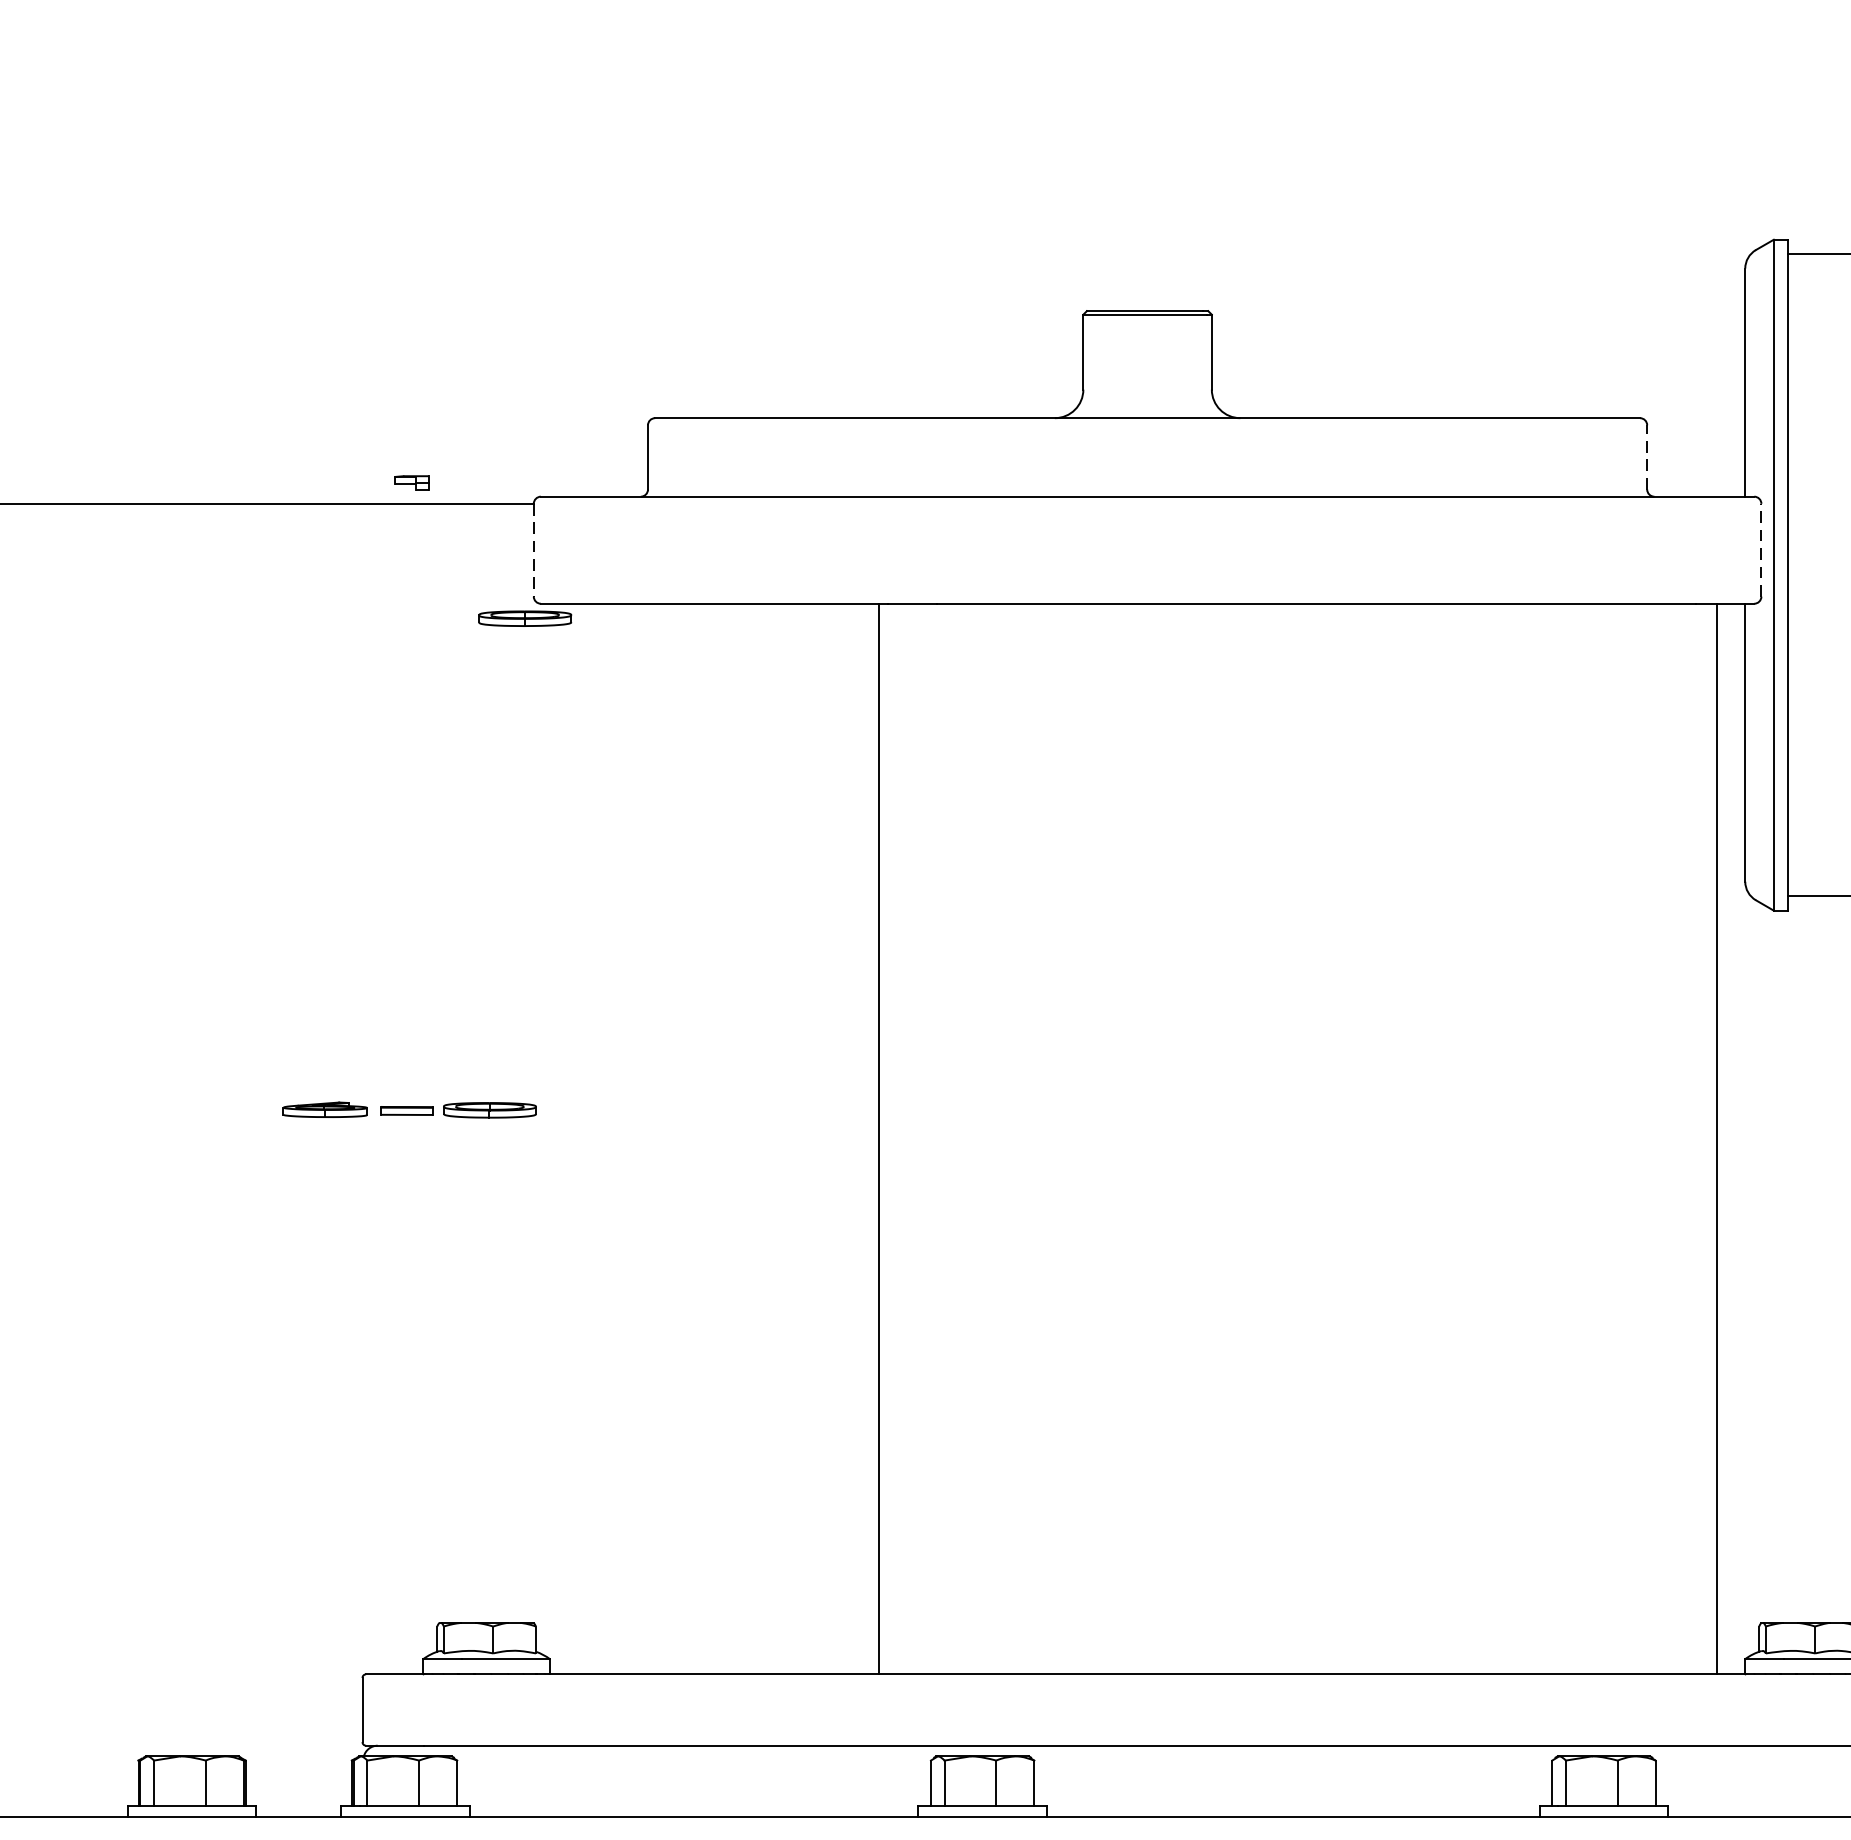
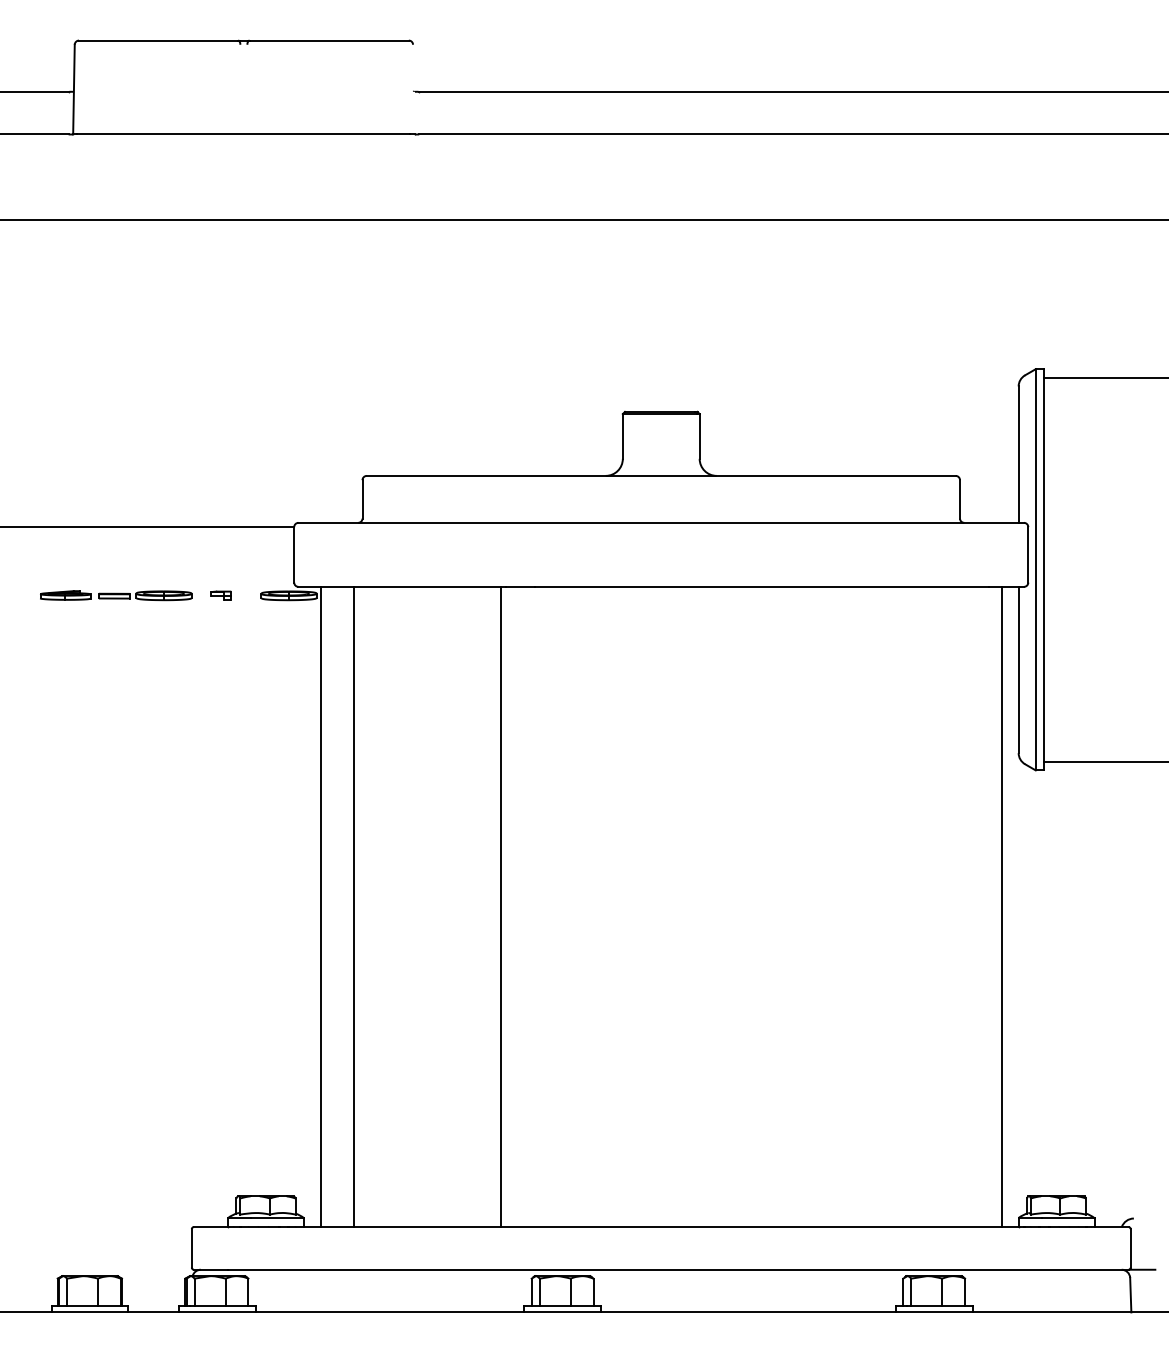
line: (1648, 455) -> (960, 498), dashed -> solid
part: (410, 482) -> (220, 595), moved
line: (534, 549) -> (294, 554), dashed -> solid
line: (1761, 549) -> (1028, 554), dashed -> solid
part: (410, 1109) -> (116, 595), moved
line: (577, 1138) -> (320, 906), added
line: (632, 1138) -> (353, 906), added

